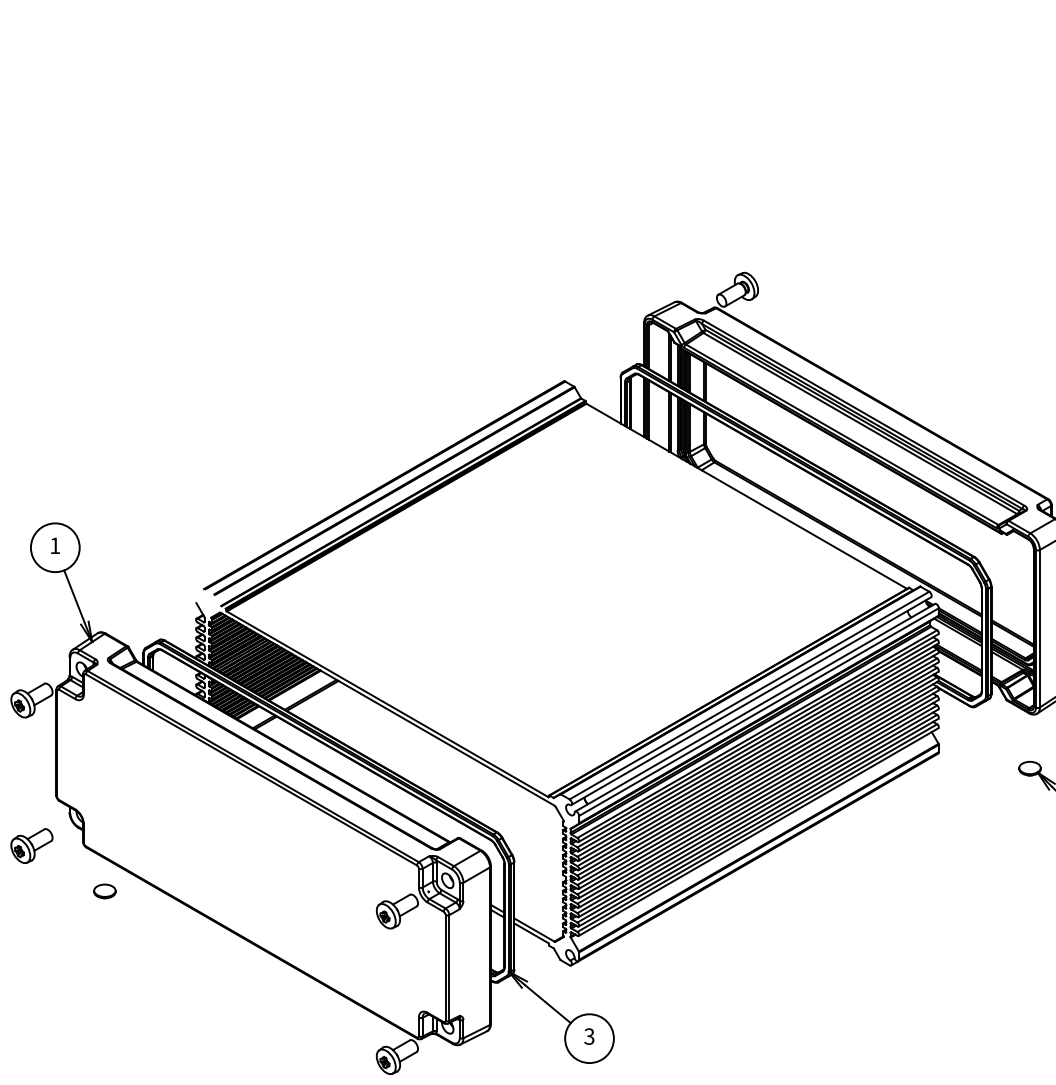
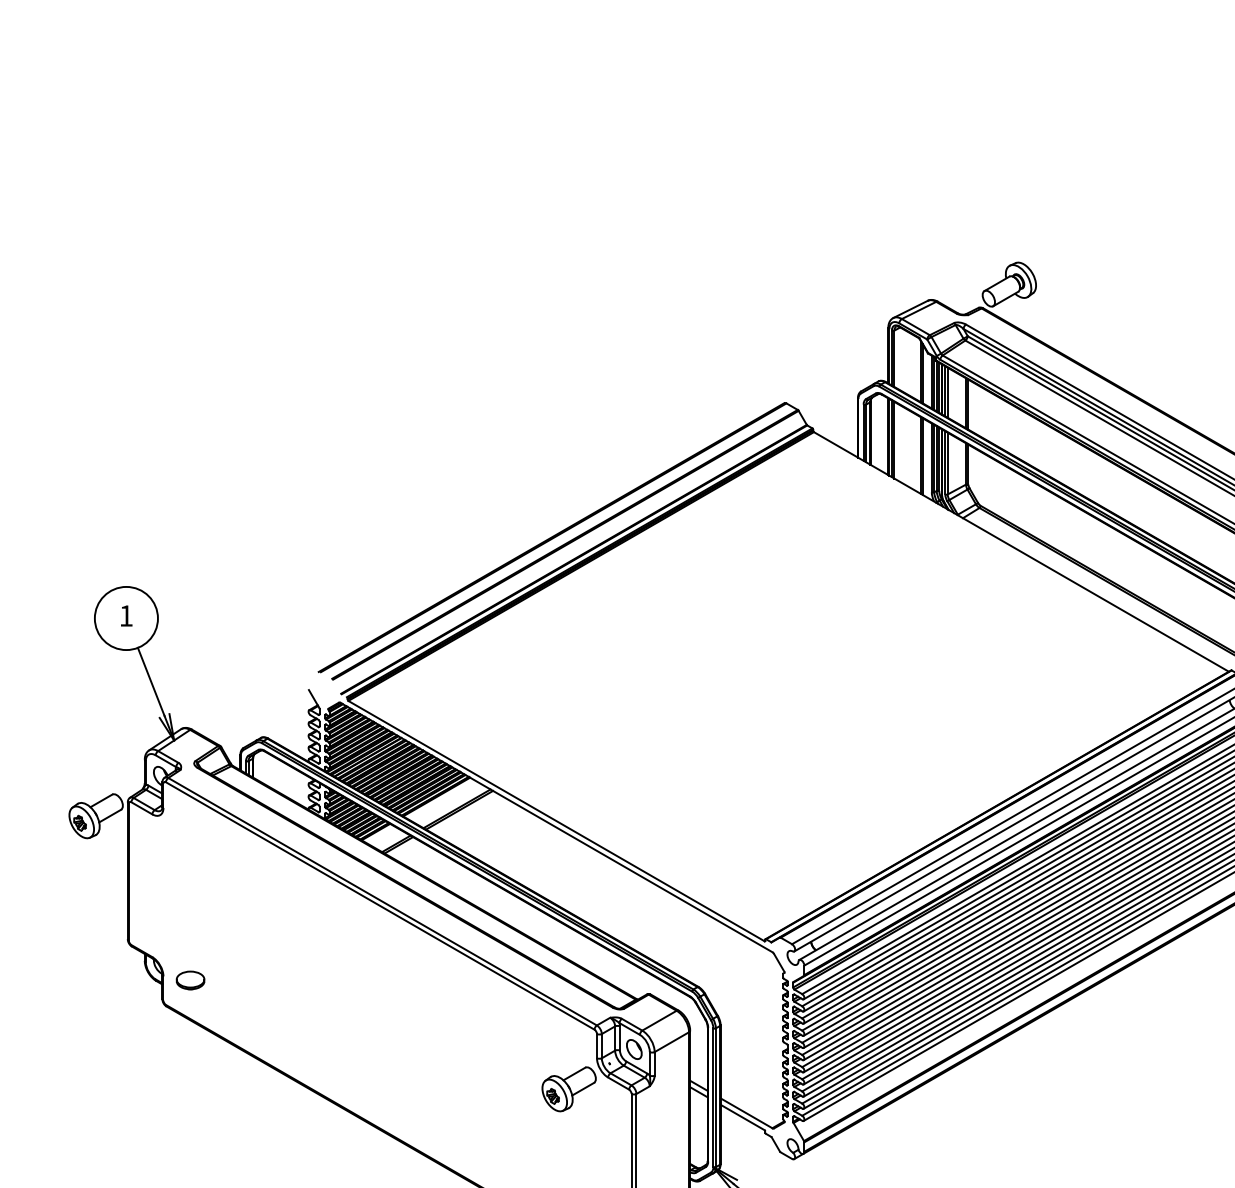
part: (31, 845) -> (95, 1003), removed
part: (104, 891) -> (190, 980), moved

